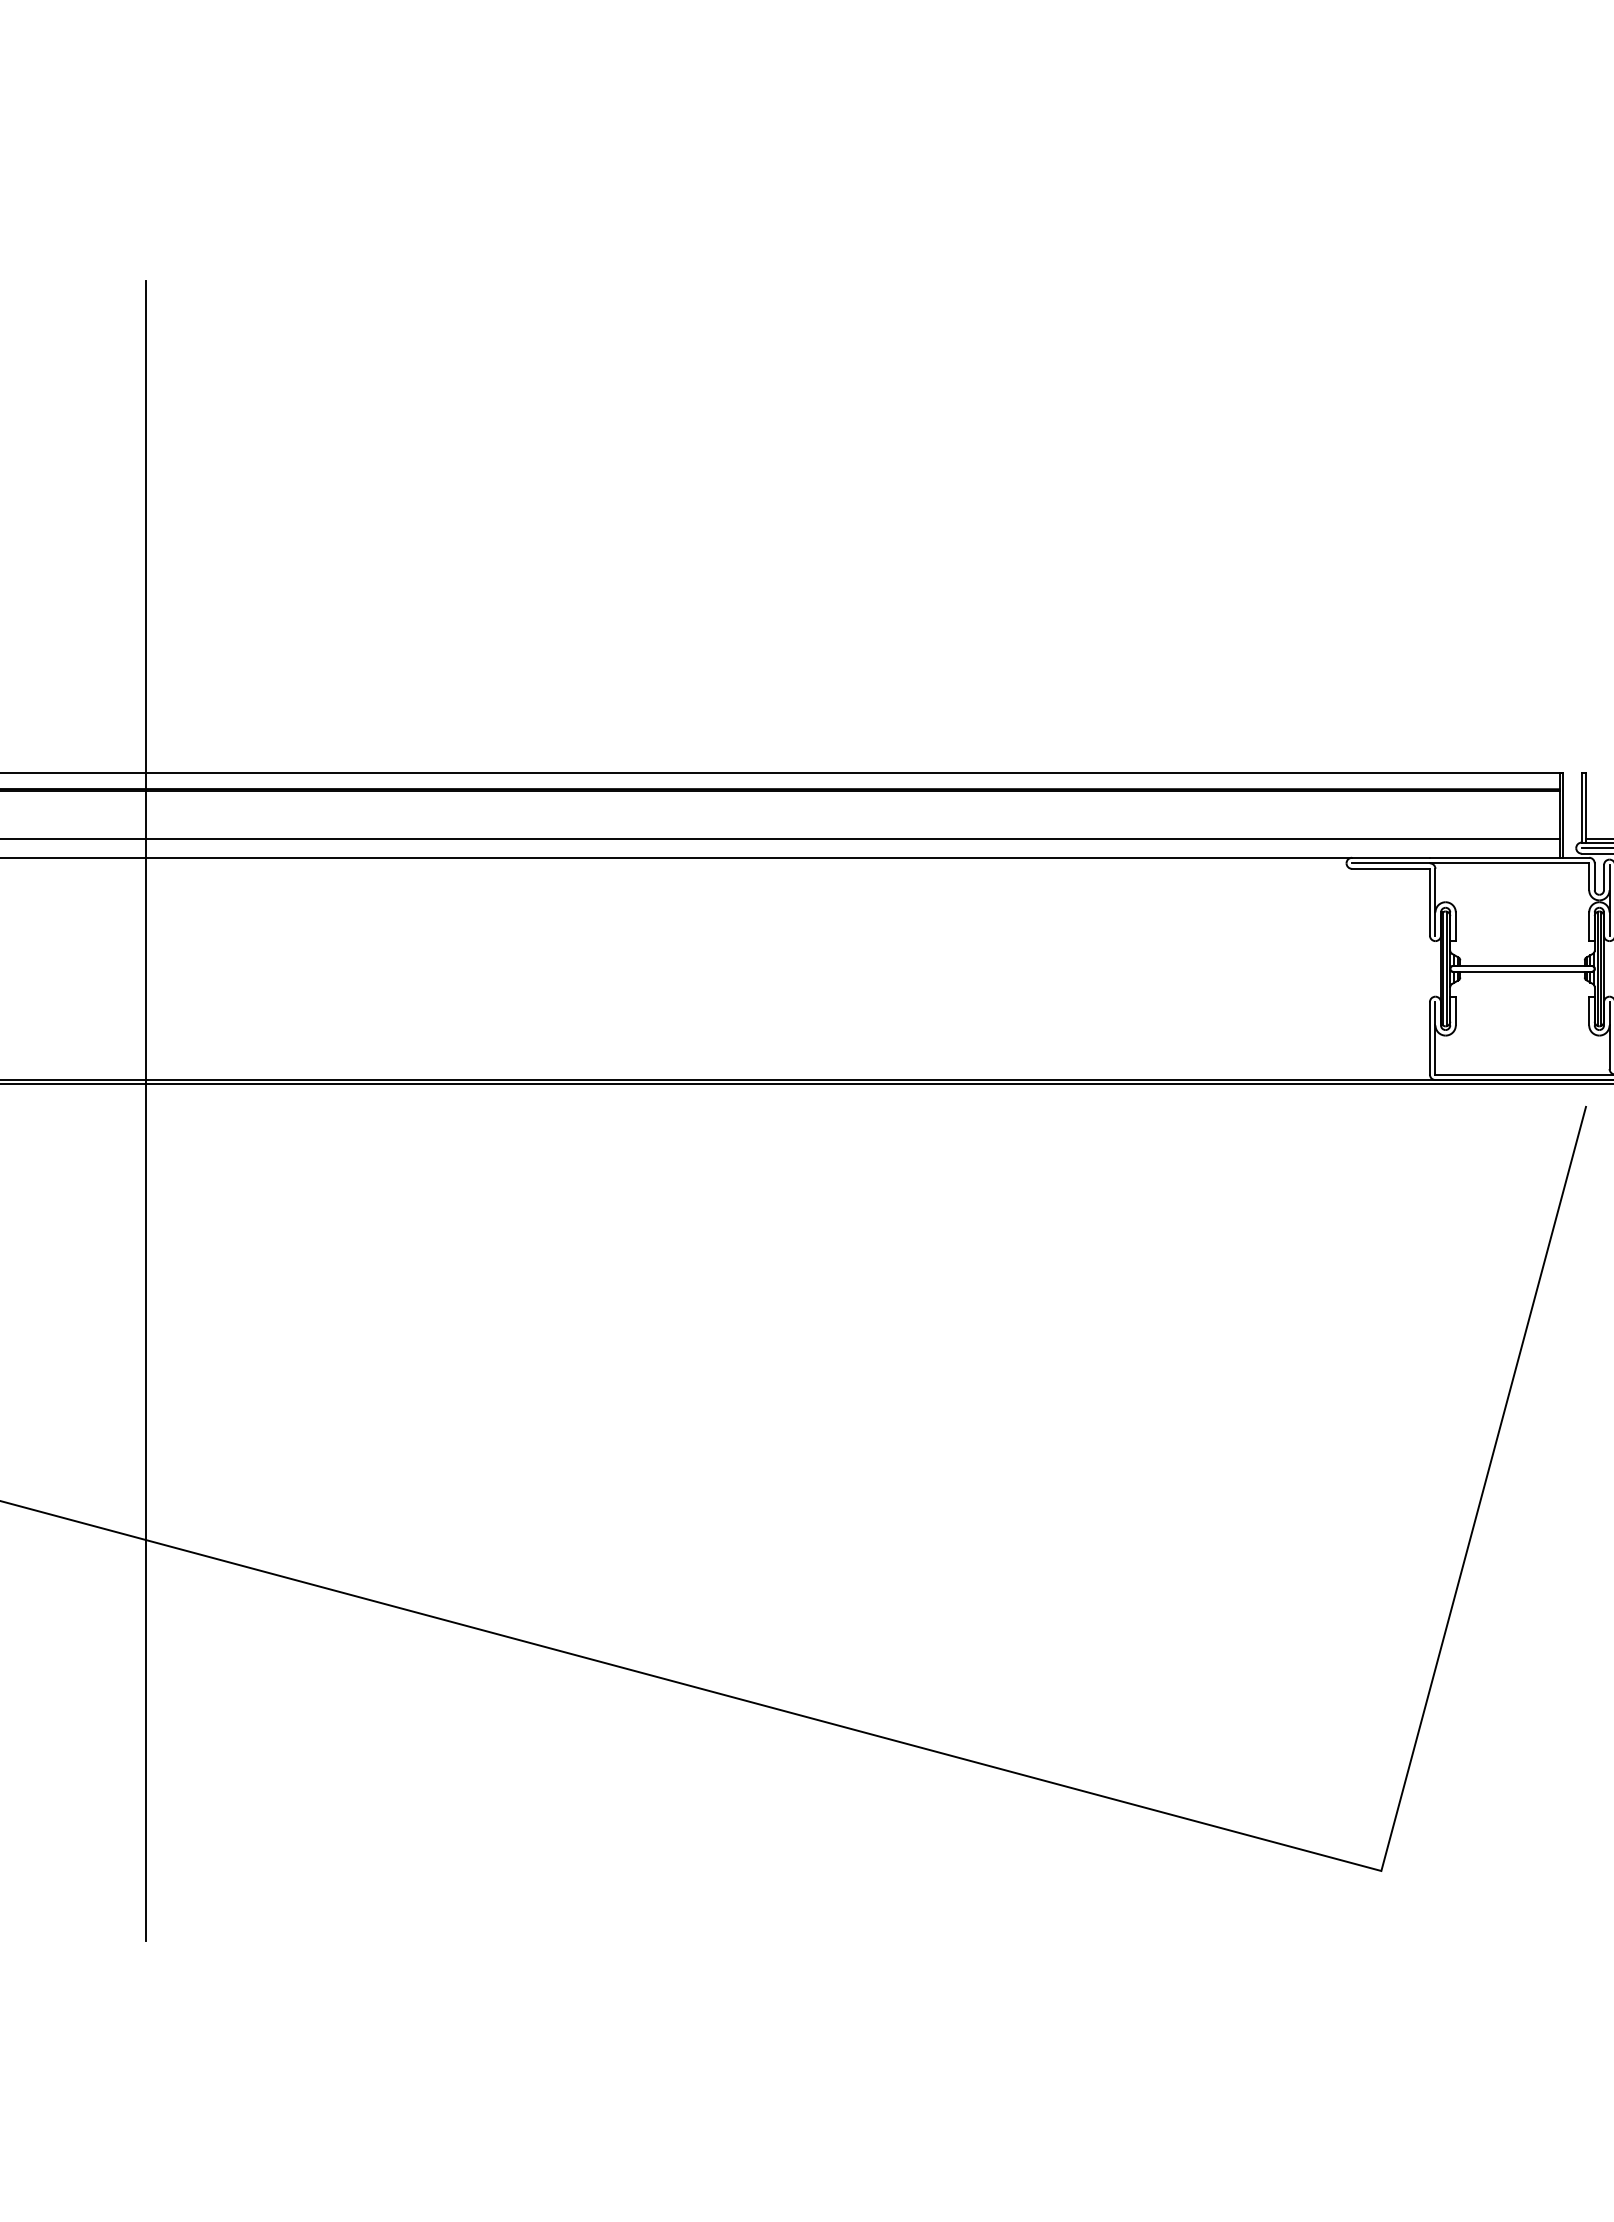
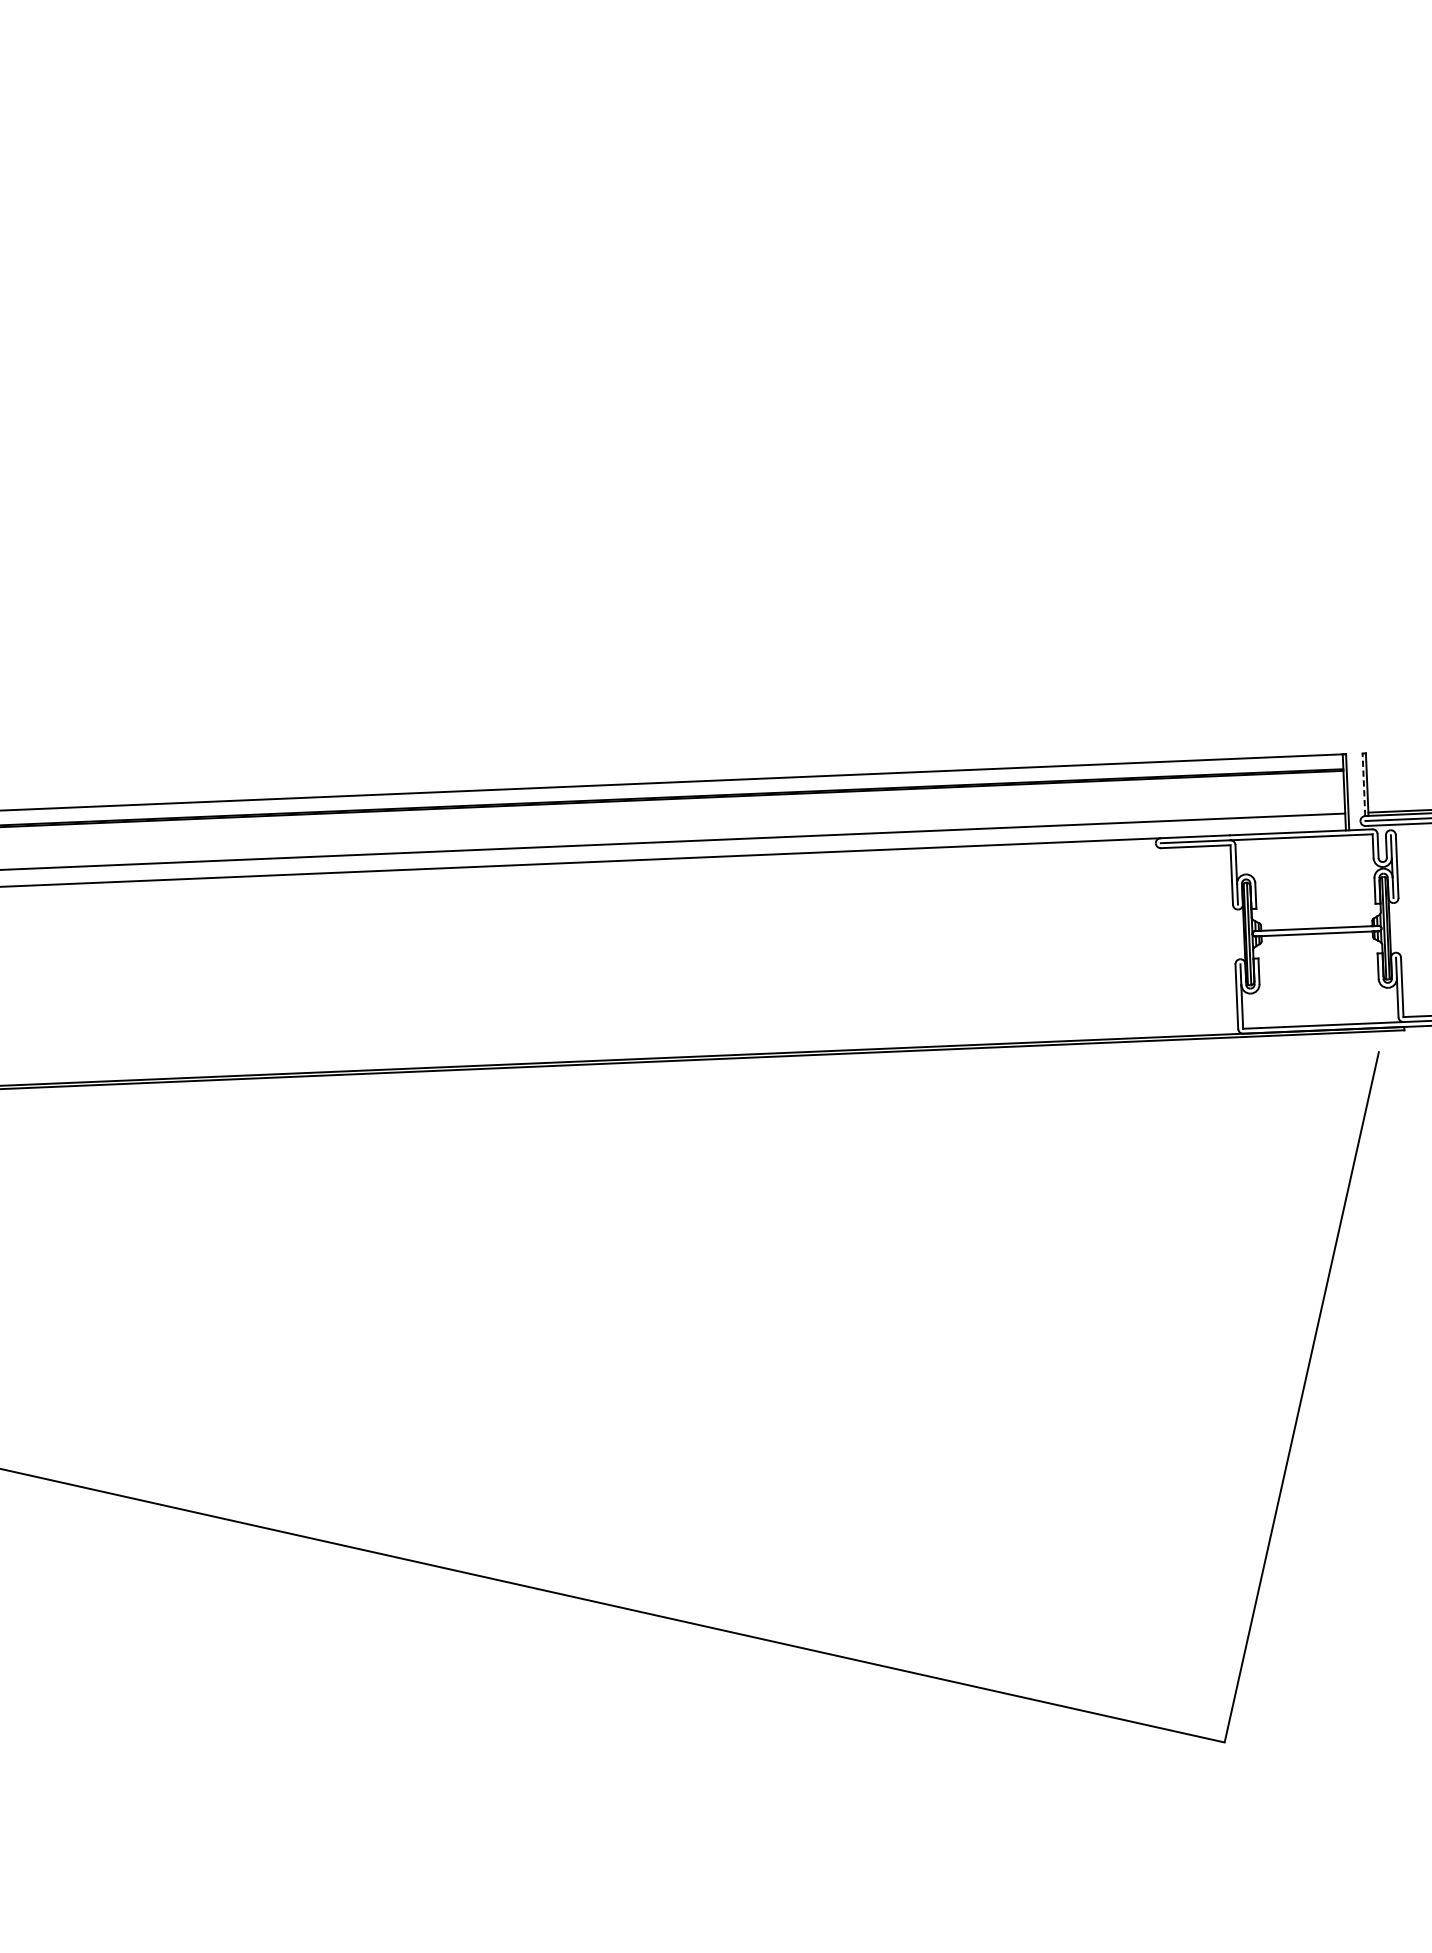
line: (1581, 807) -> (1363, 784), solid -> dashed
line: (145, 1110) -> (91, 1109), removed

